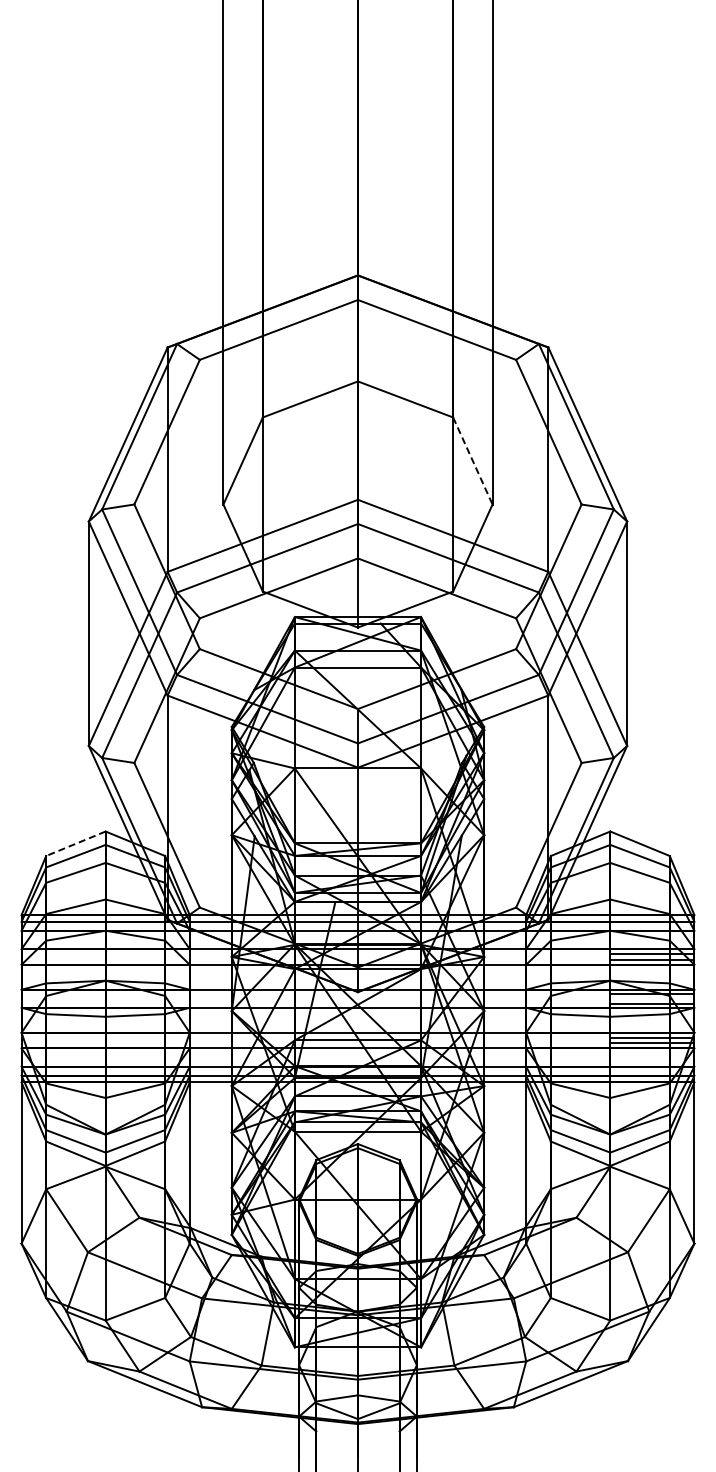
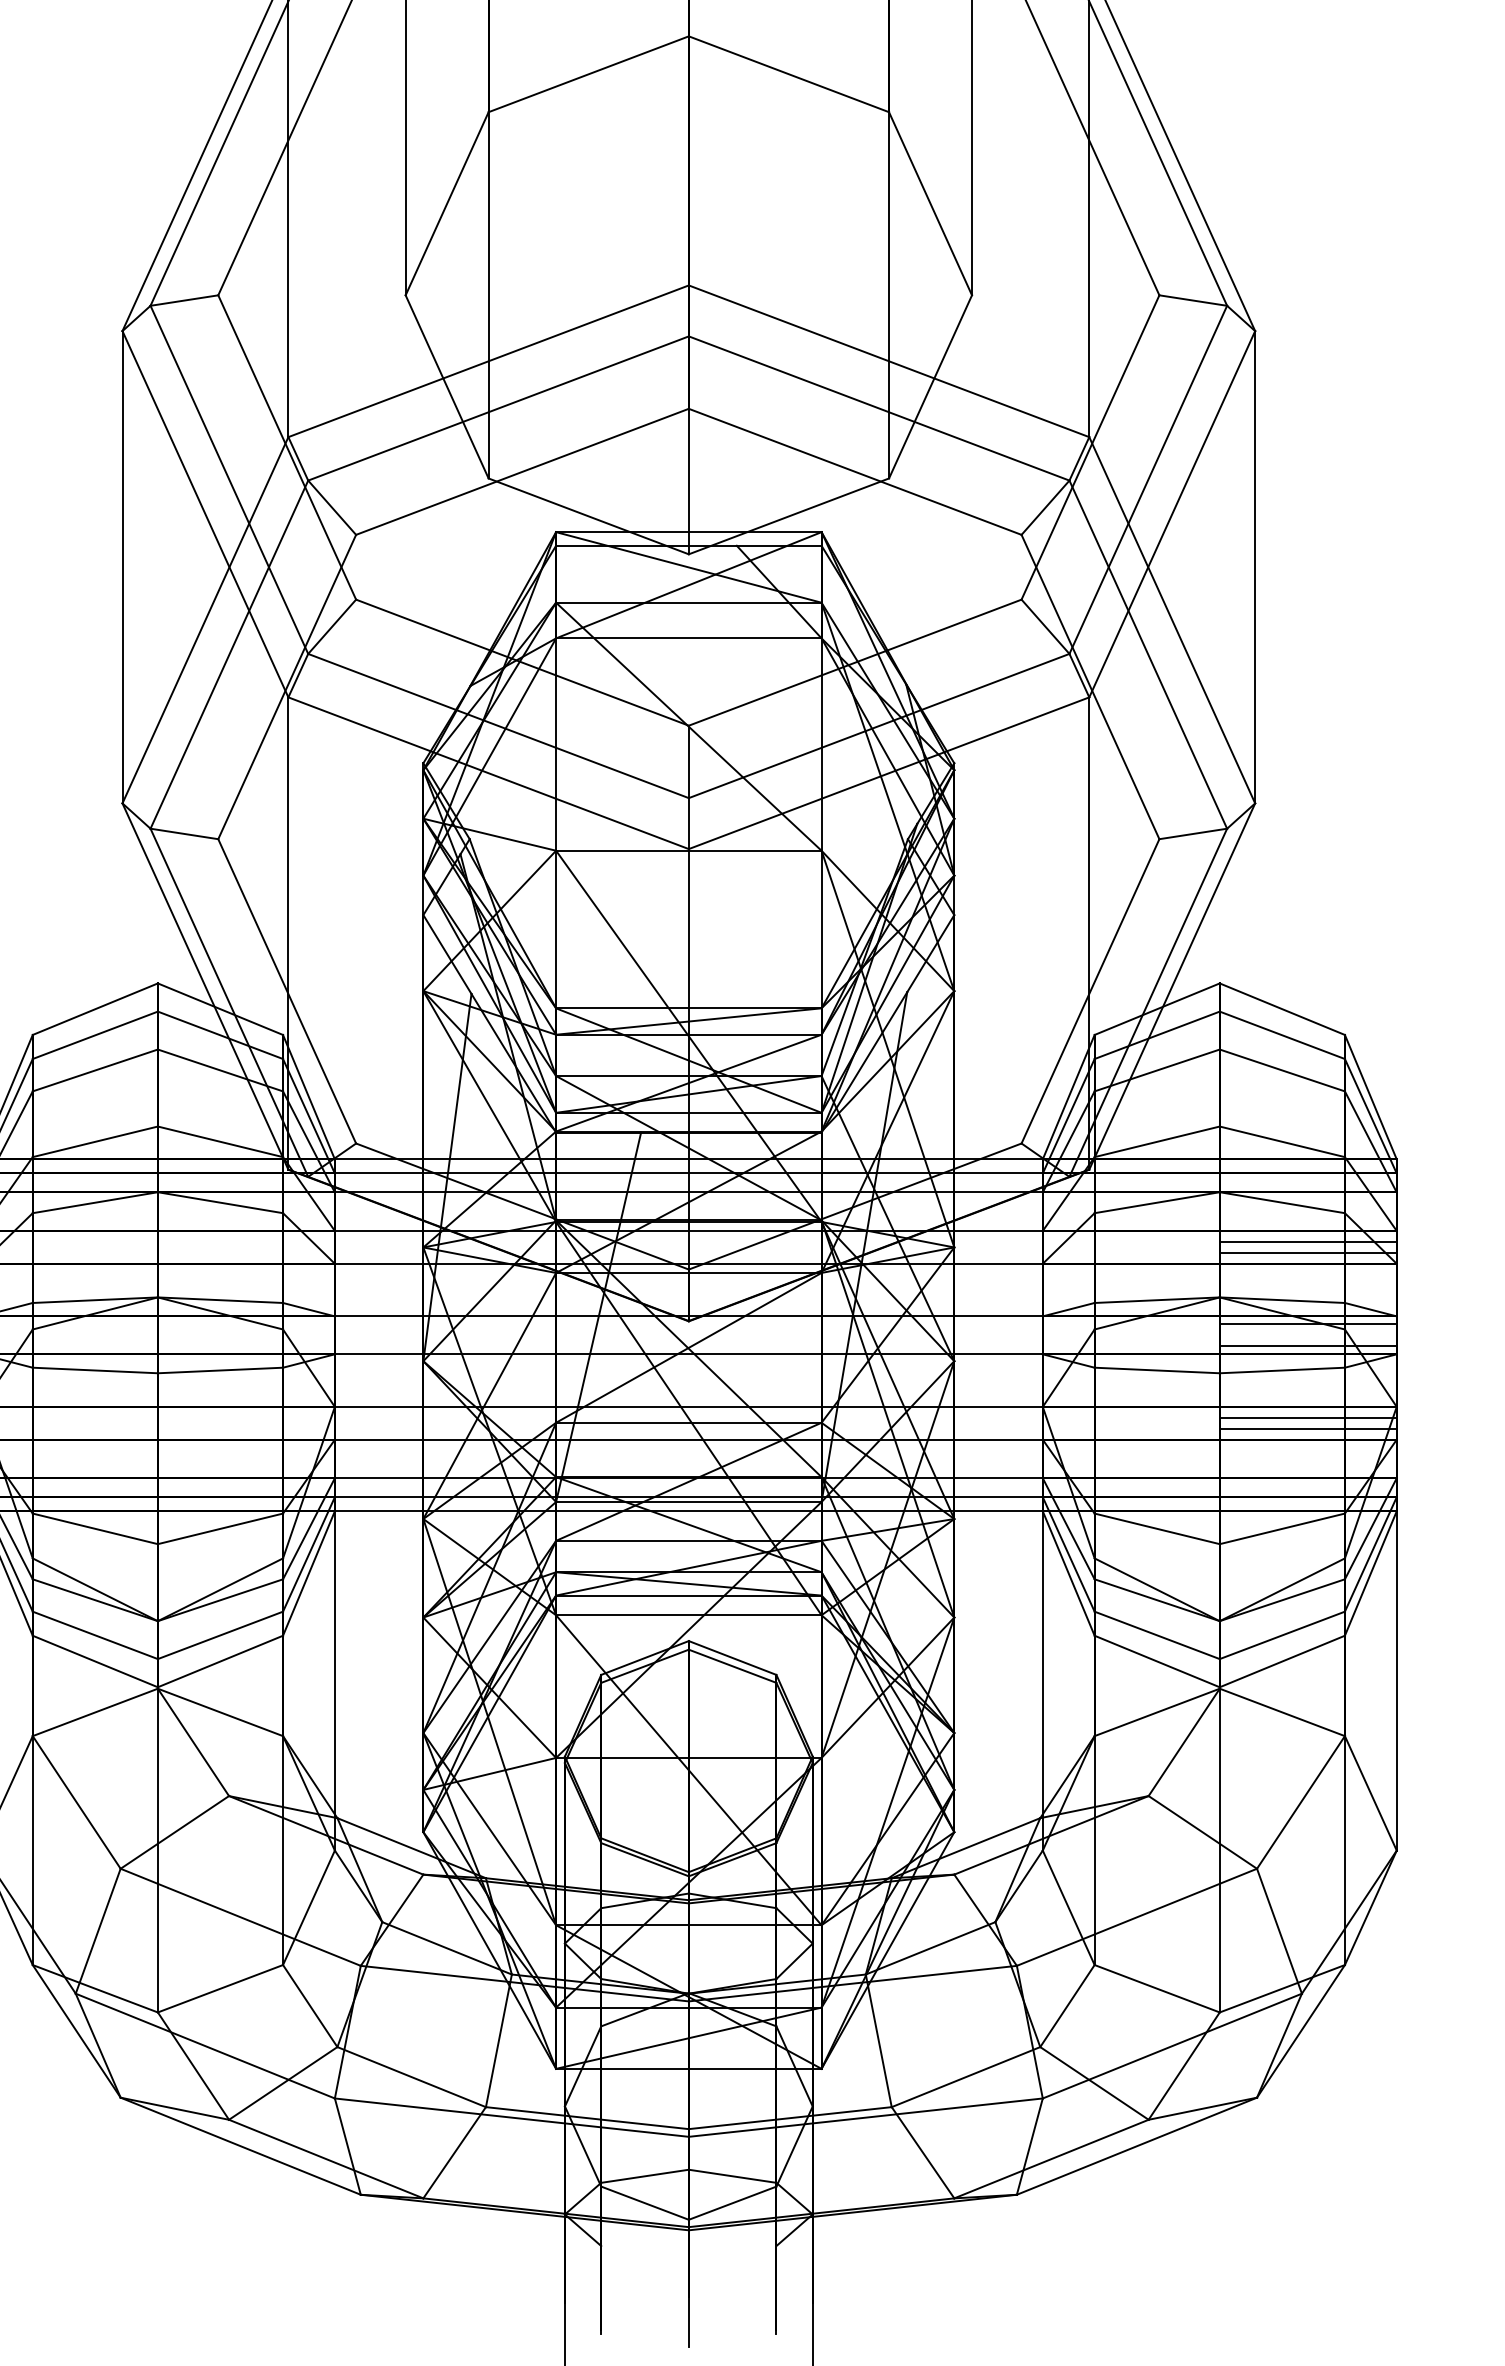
line: (472, 461) -> (929, 204), dashed -> solid
line: (75, 843) -> (94, 1008), dashed -> solid

